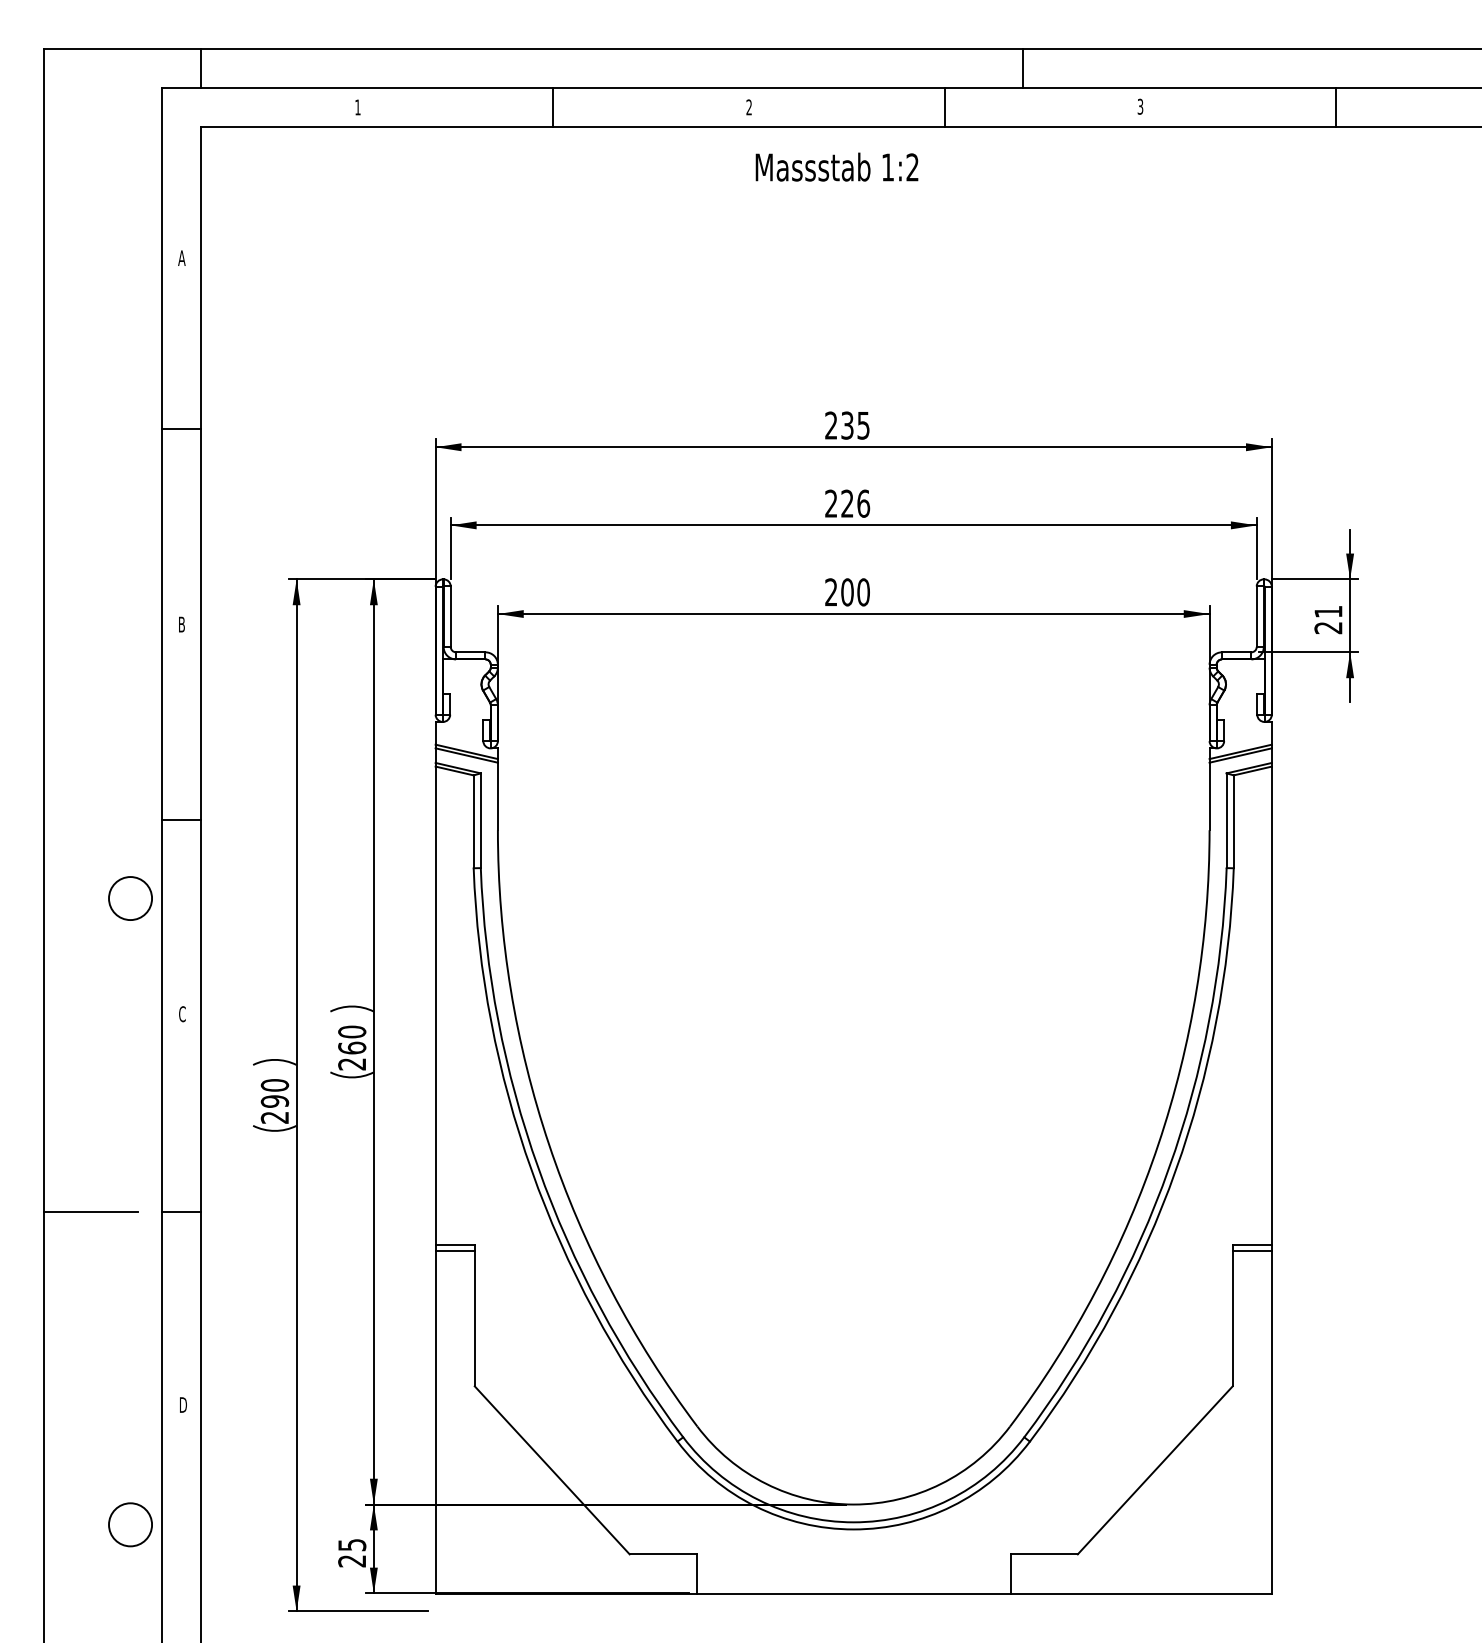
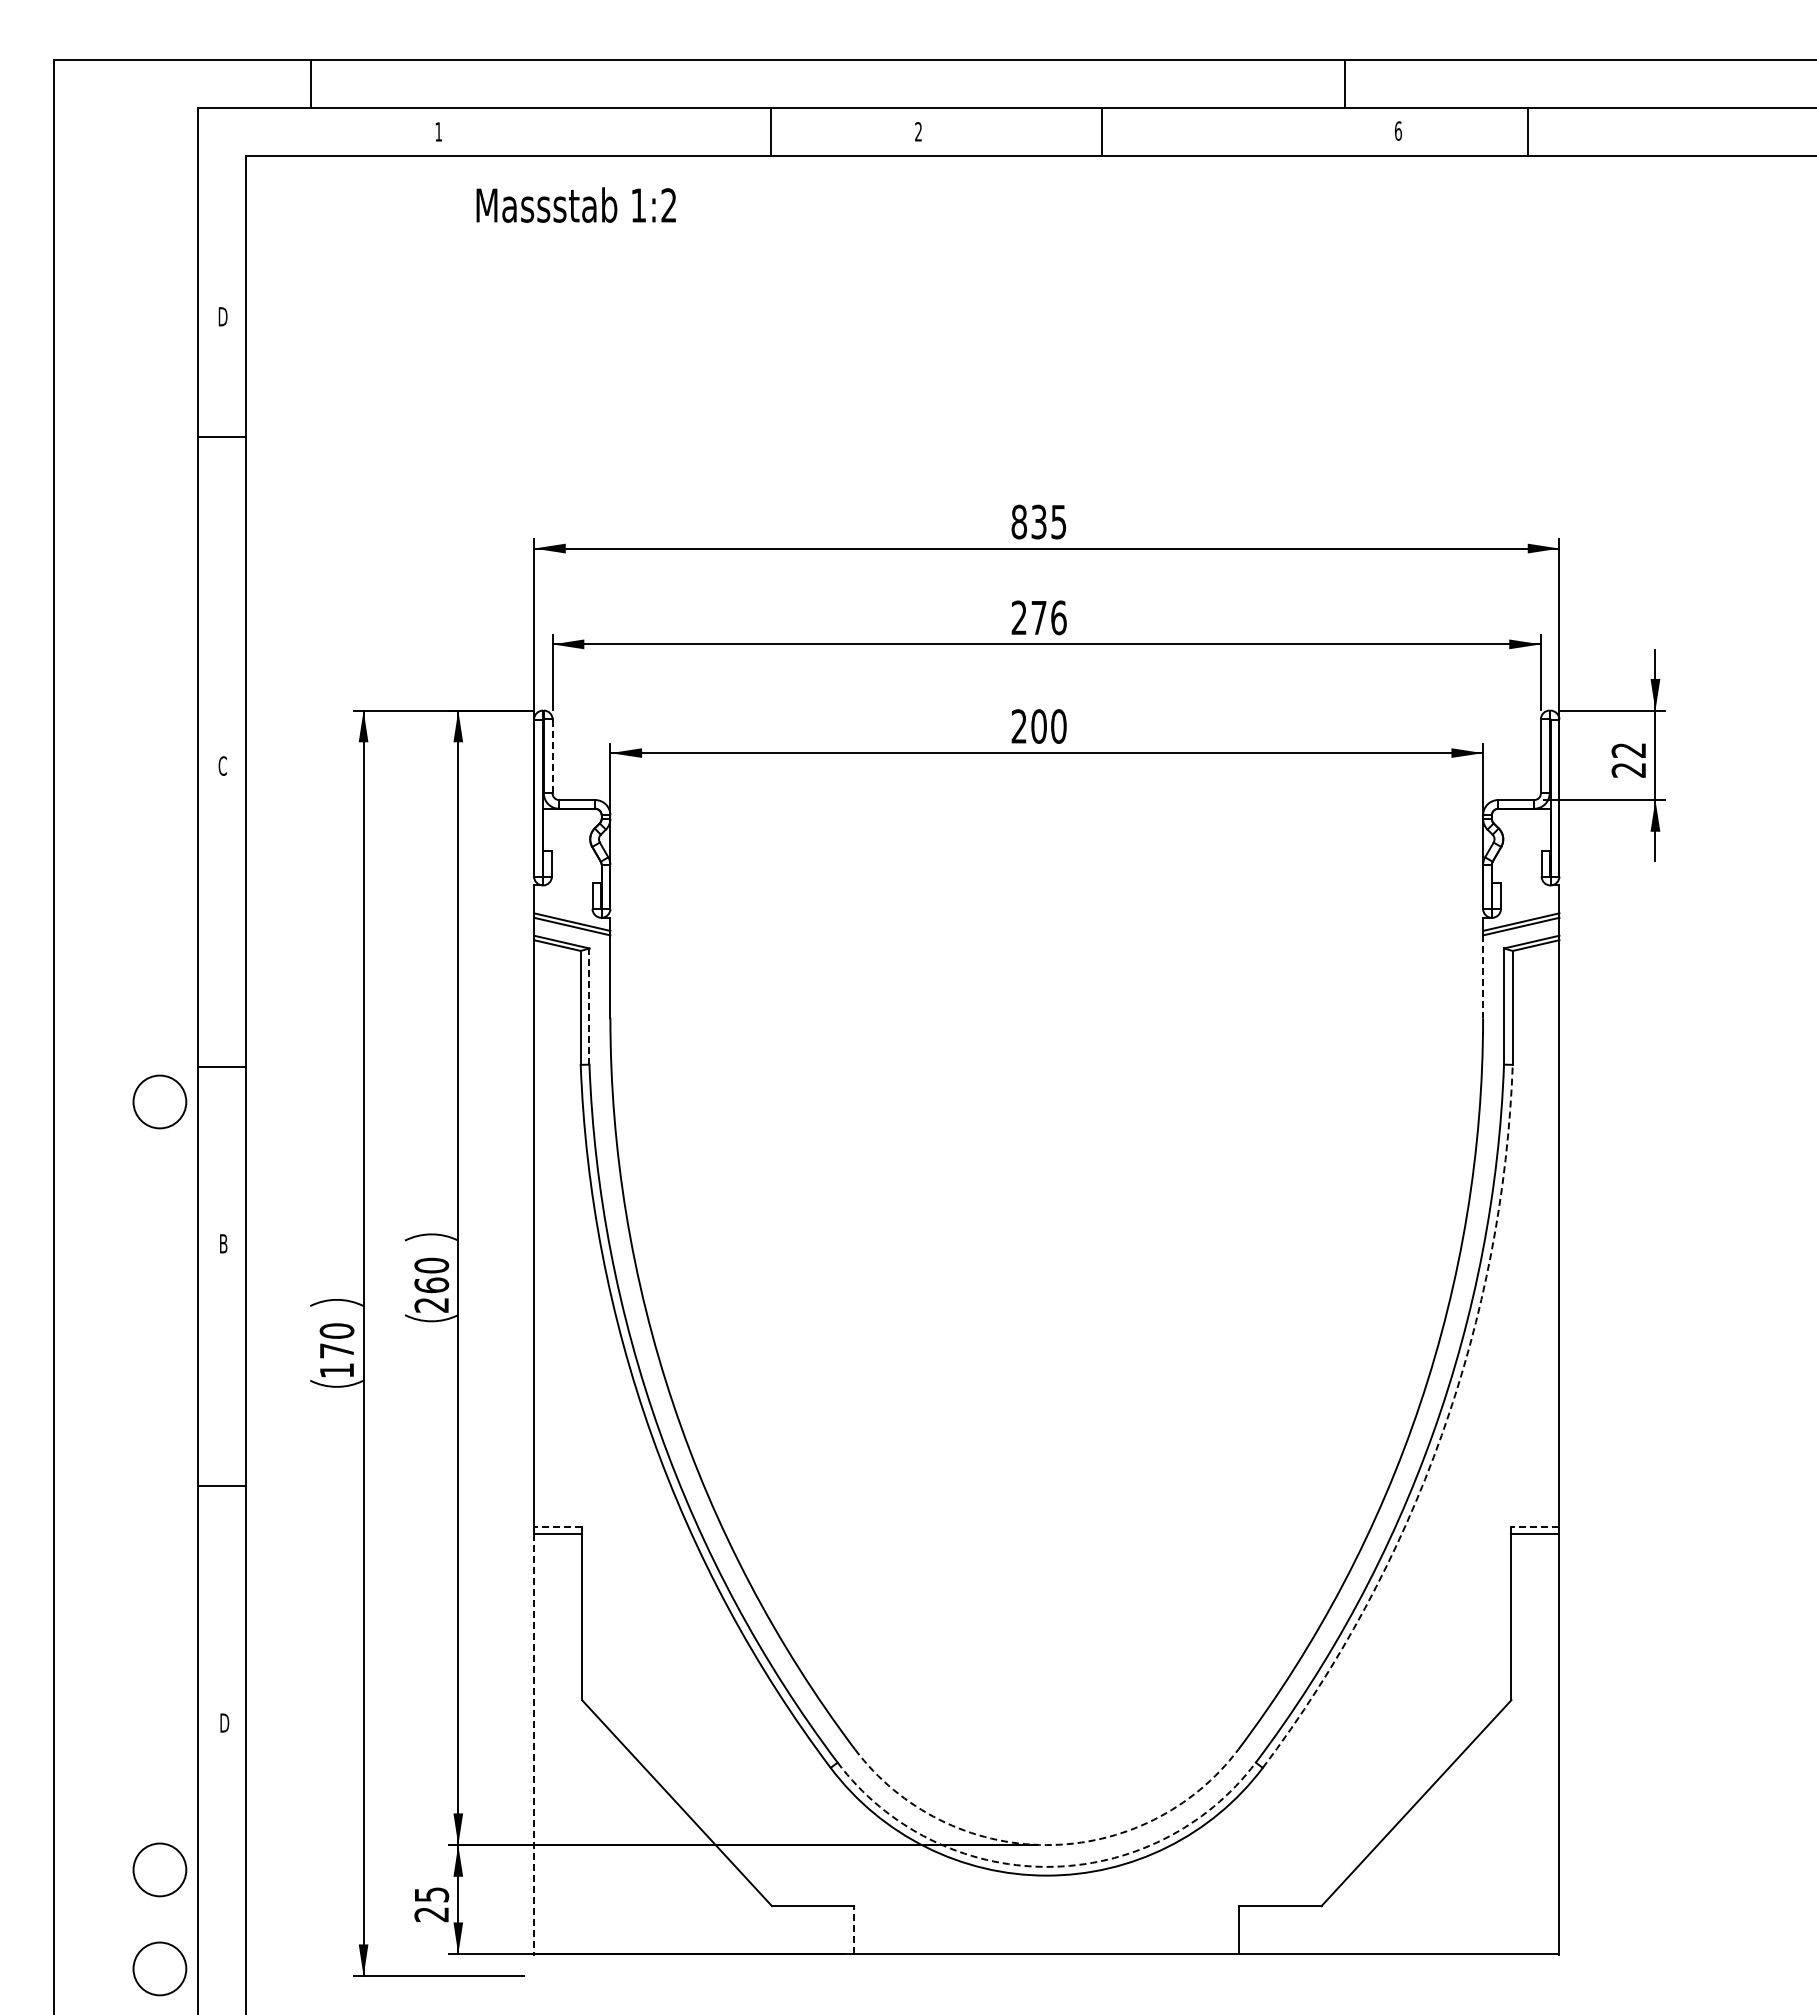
line: (201, 68) -> (311, 84), moved
line: (1023, 68) -> (1345, 84), moved
text: (1139, 106) -> (1397, 130), 3 -> 6
line: (553, 107) -> (771, 132), moved
line: (944, 107) -> (1102, 132), moved
line: (1336, 107) -> (1528, 132), moved
text: (836, 166) -> (575, 204), moved
text: (181, 257) -> (222, 316), A -> D
text: (831, 425) -> (1019, 521), 235 -> 835
line: (181, 429) -> (222, 437), moved
text: (847, 503) -> (1038, 617), 226 -> 276
text: (1328, 611) -> (1628, 750), 21 -> 22
line: (450, 615) -> (552, 755), solid -> dashed
text: (181, 624) -> (222, 765), B -> C
line: (1209, 797) -> (1483, 977), solid -> dashed
line: (181, 820) -> (222, 1067), moved
line: (480, 821) -> (589, 1007), solid -> dashed
text: (182, 1013) -> (223, 1243), C -> B
text: (274, 1109) -> (336, 1360), 290 -> 170
arc: (1175, 1170) -> (1441, 1435), solid -> dashed
line: (91, 1211) -> (111, 1485), removed
line: (455, 1244) -> (558, 1526), solid -> dashed
line: (1252, 1244) -> (1535, 1526), solid -> dashed
line: (436, 1422) -> (534, 1744), solid -> dashed
arc: (853, 1504) -> (1046, 1845), solid -> dashed
arc: (853, 1522) -> (1046, 1866), solid -> dashed
line: (696, 1574) -> (854, 1930), solid -> dashed
circle: (130, 1605) -> (159, 1968), added

